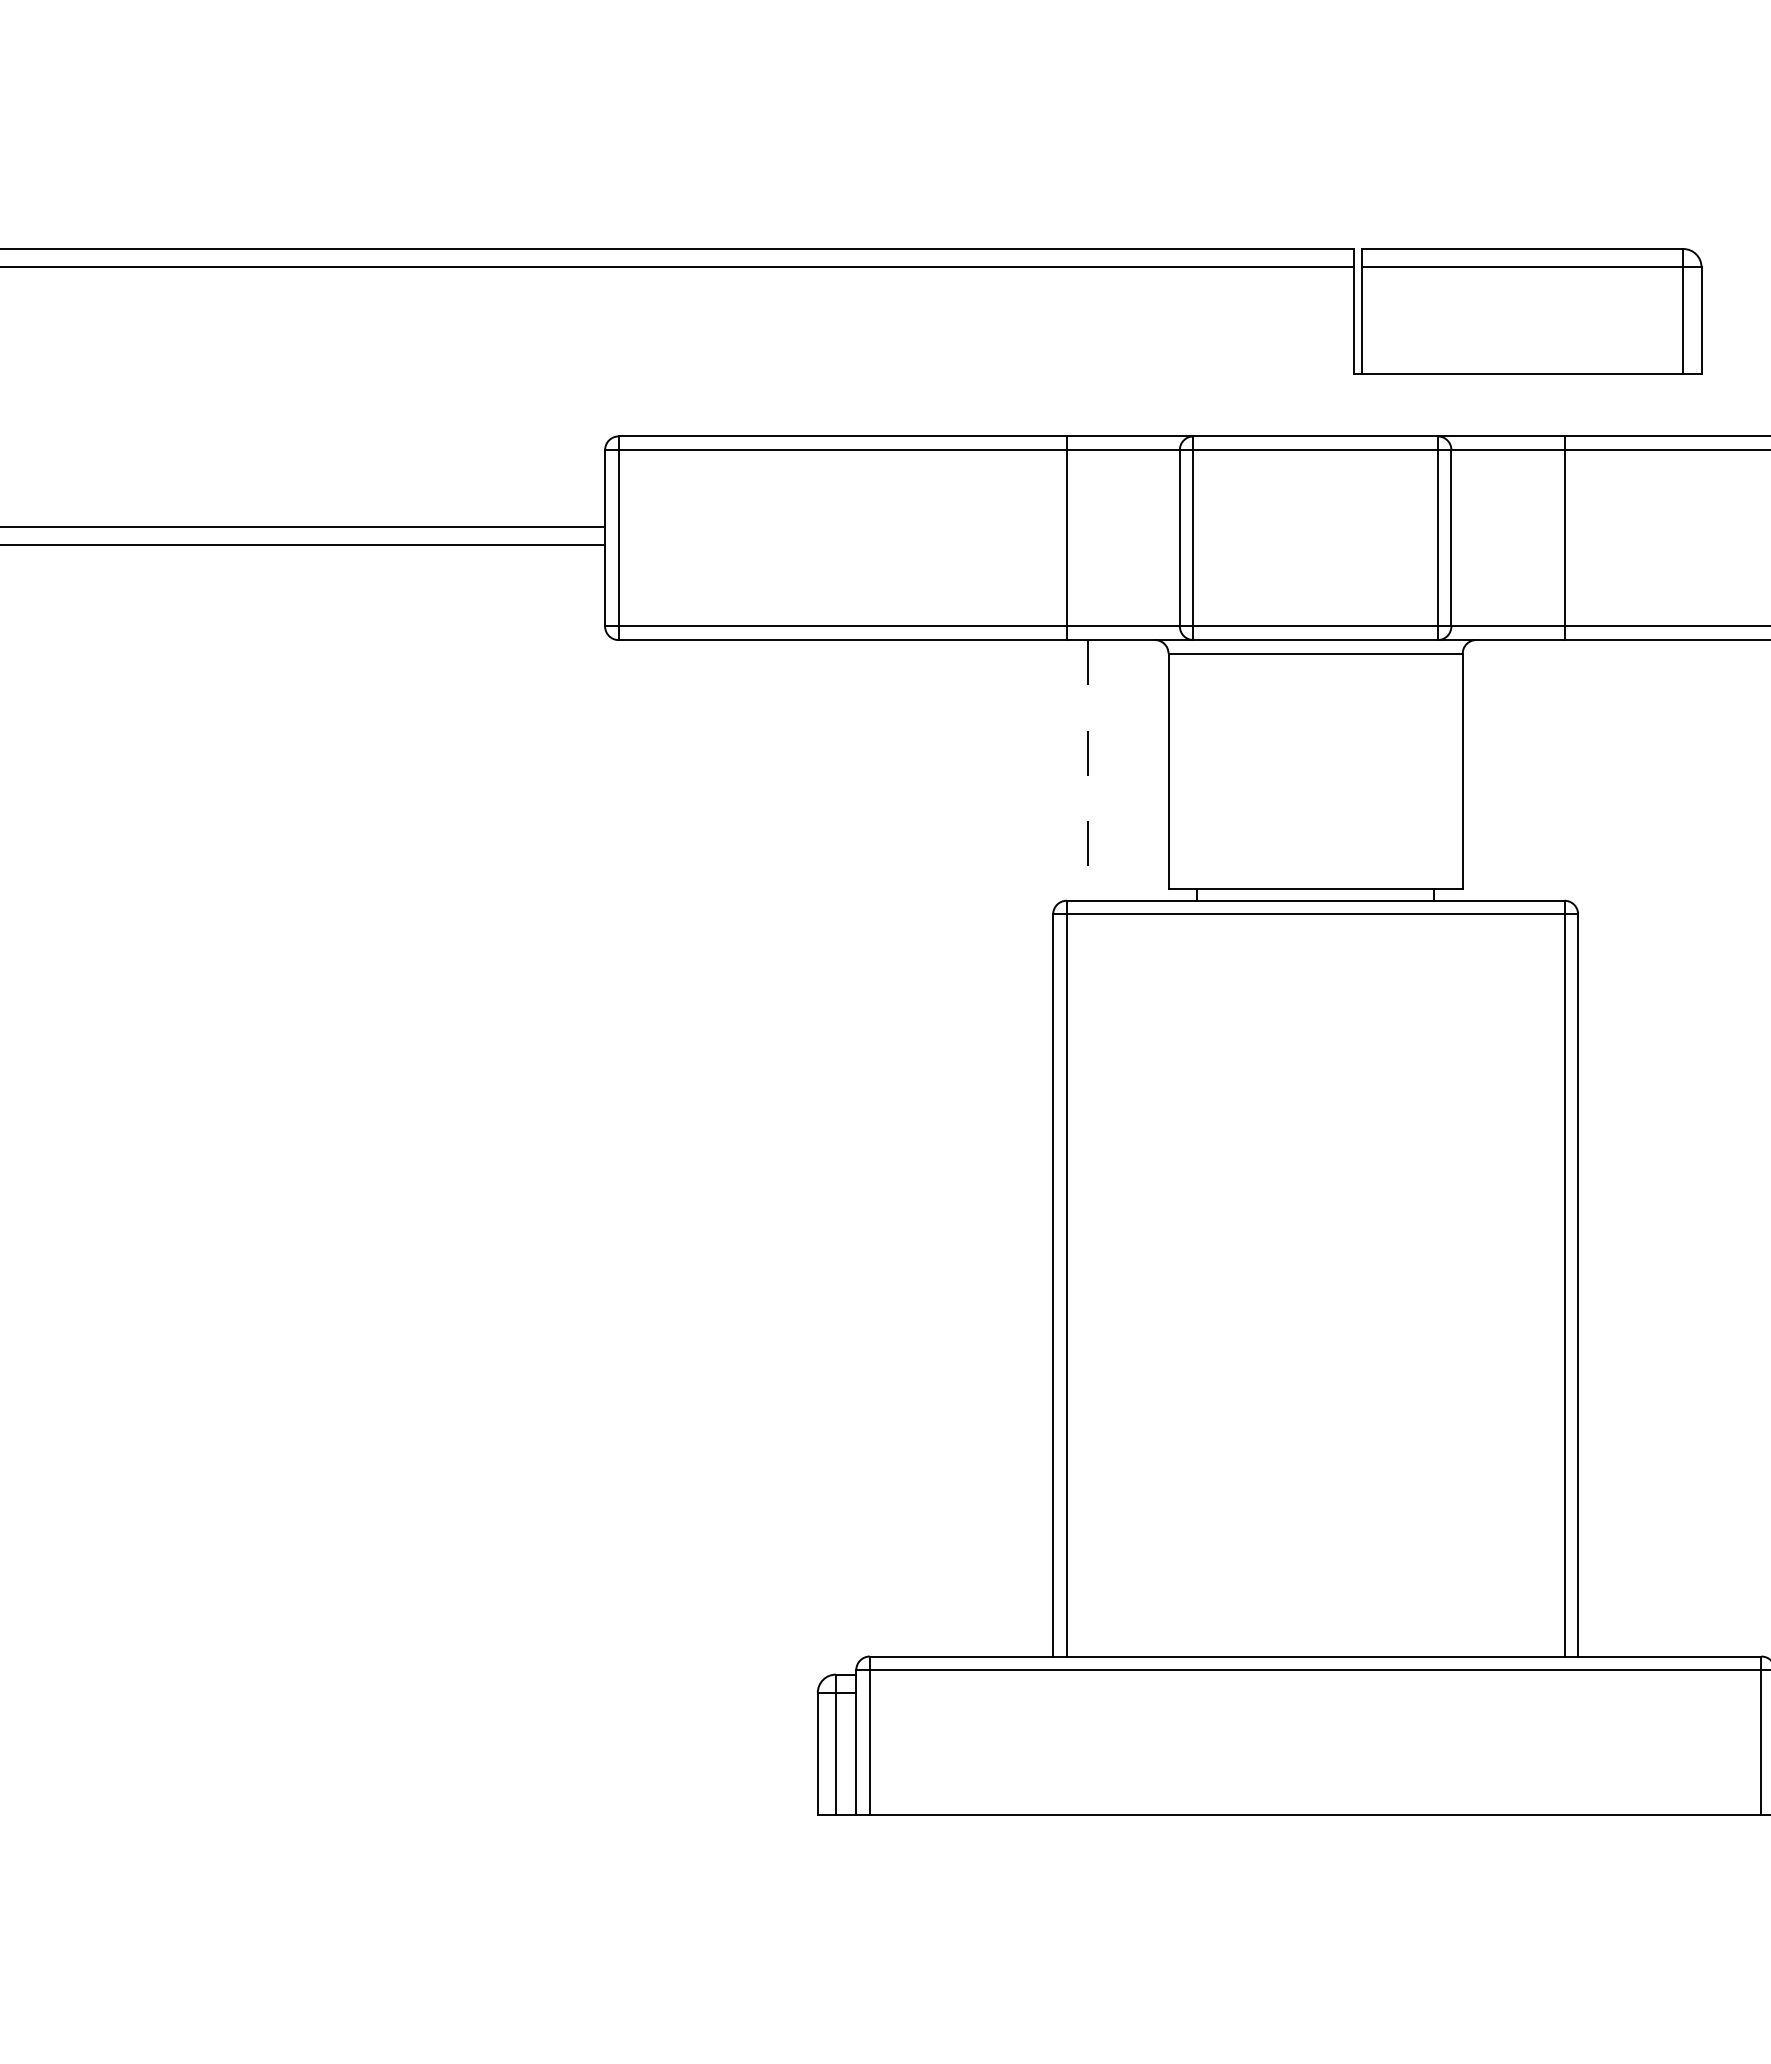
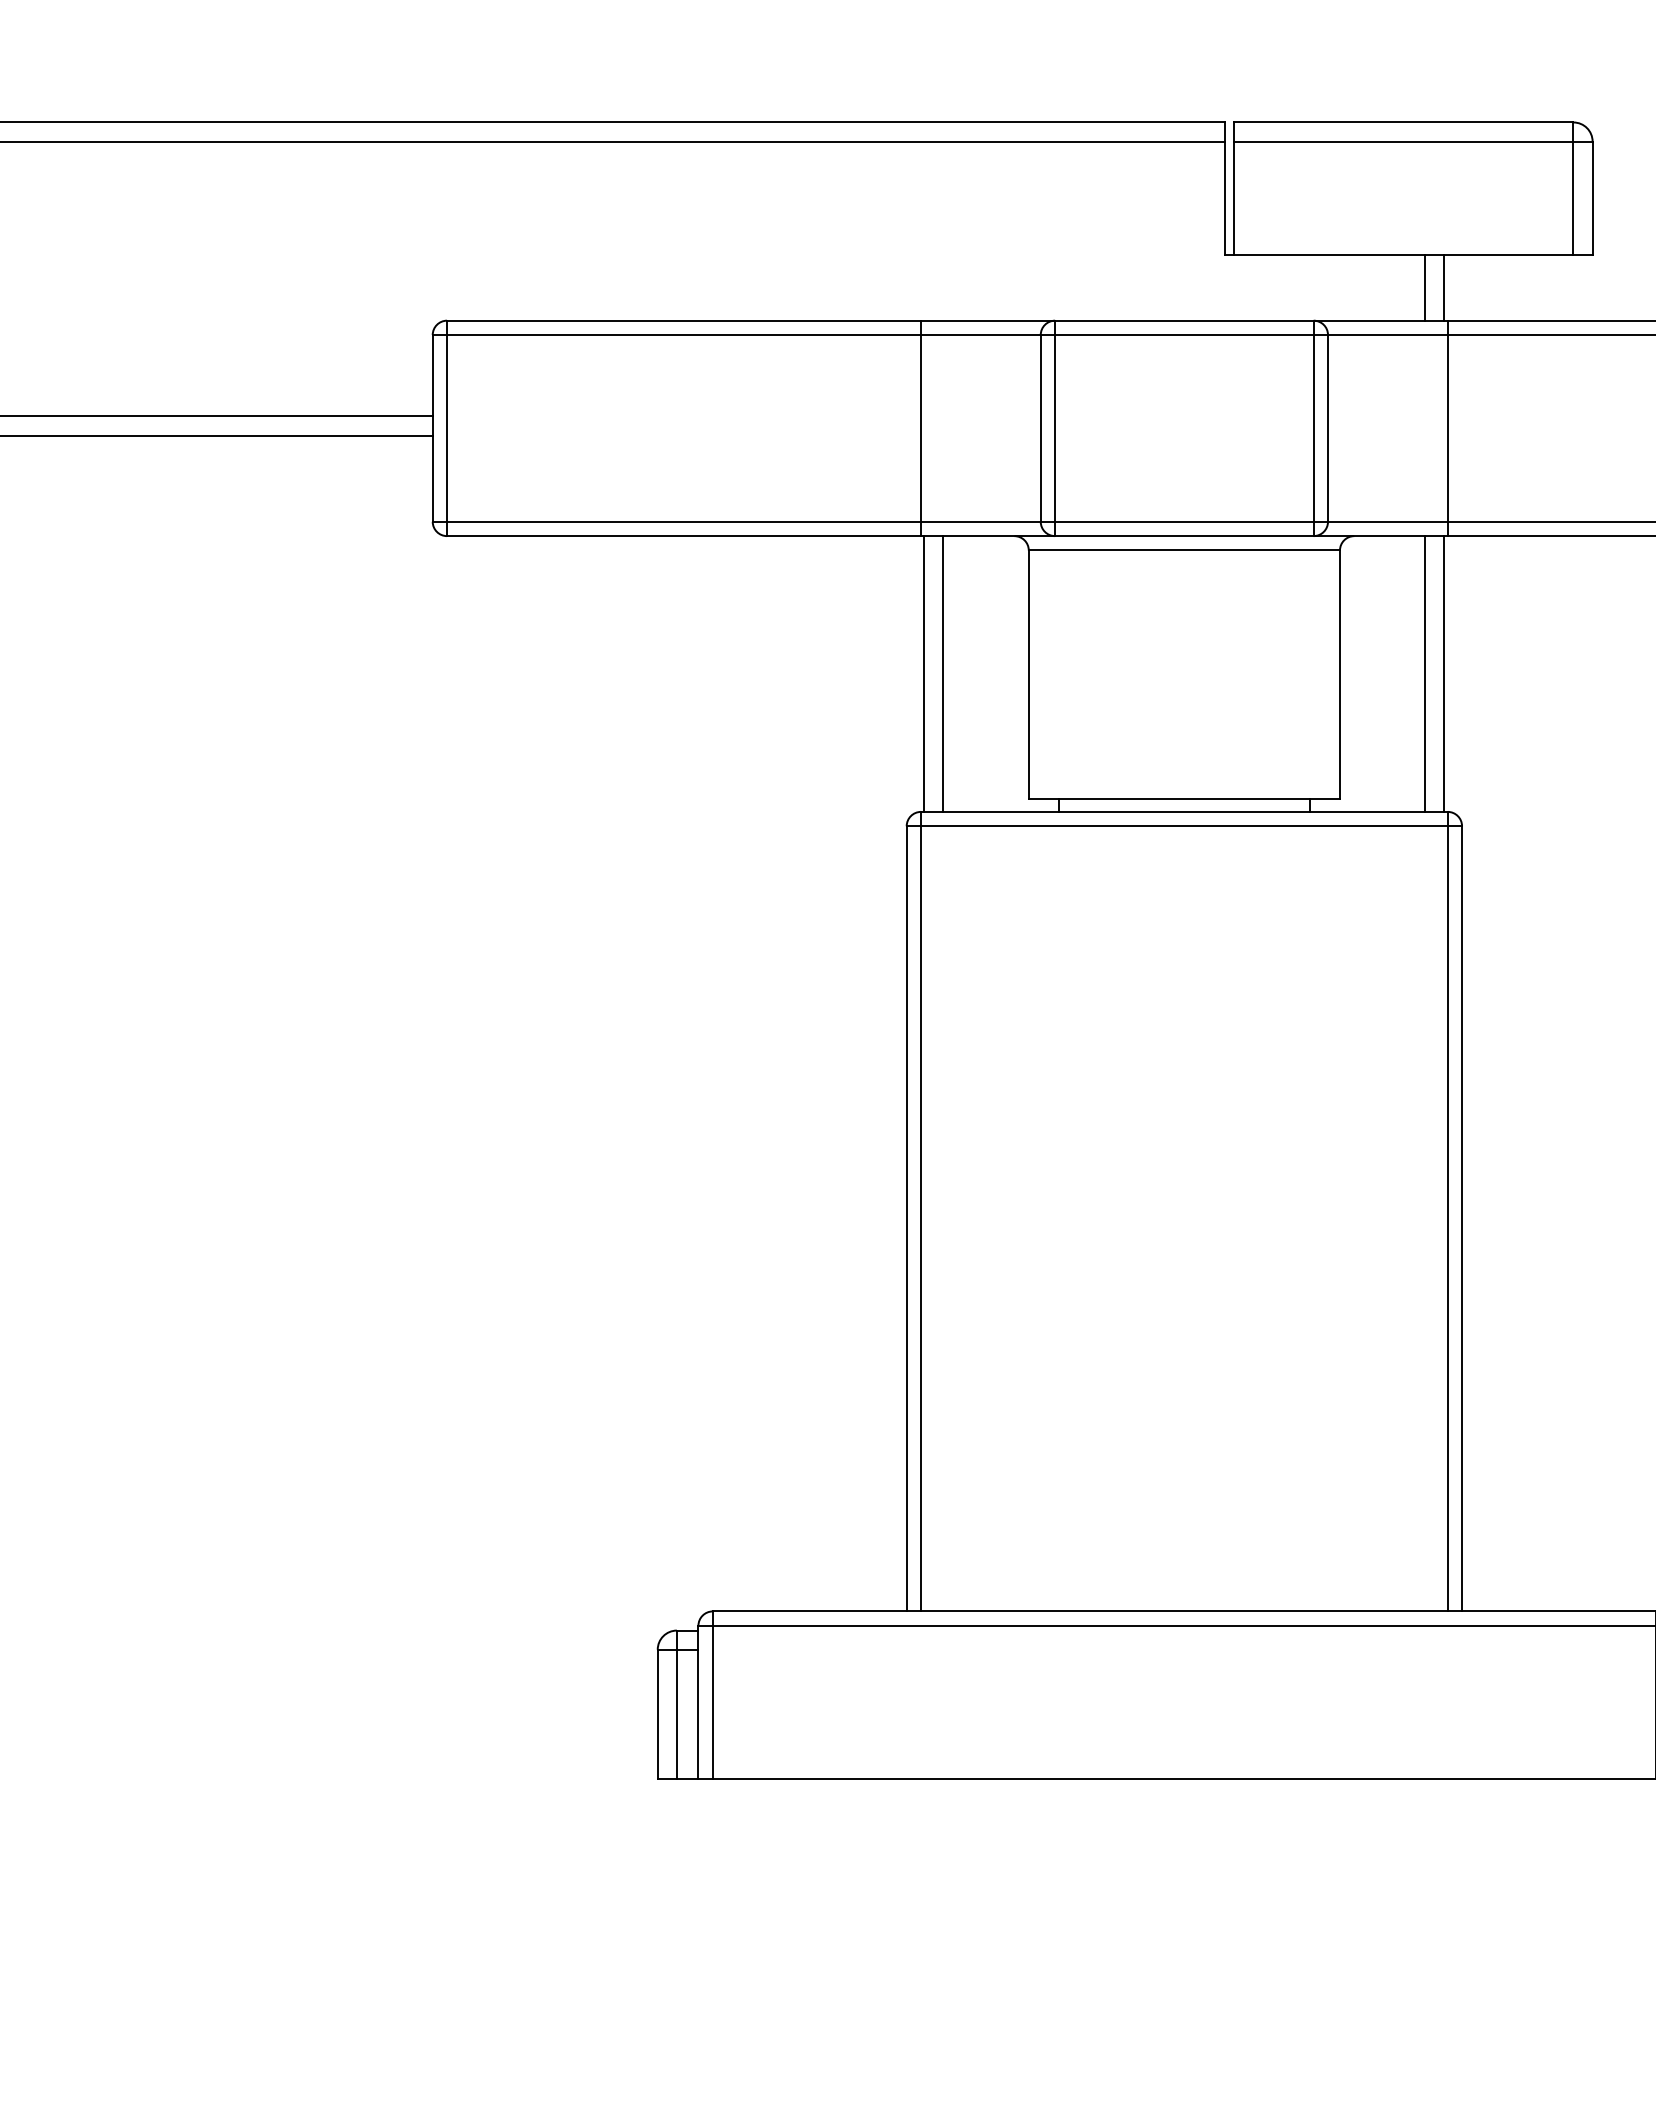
line: (1543, 404) -> (1425, 286), added
line: (1561, 404) -> (1444, 286), added
line: (1069, 770) -> (923, 674), added
line: (1087, 770) -> (943, 674), dashed -> solid
line: (1543, 770) -> (1425, 674), added
line: (1561, 770) -> (1444, 674), added

